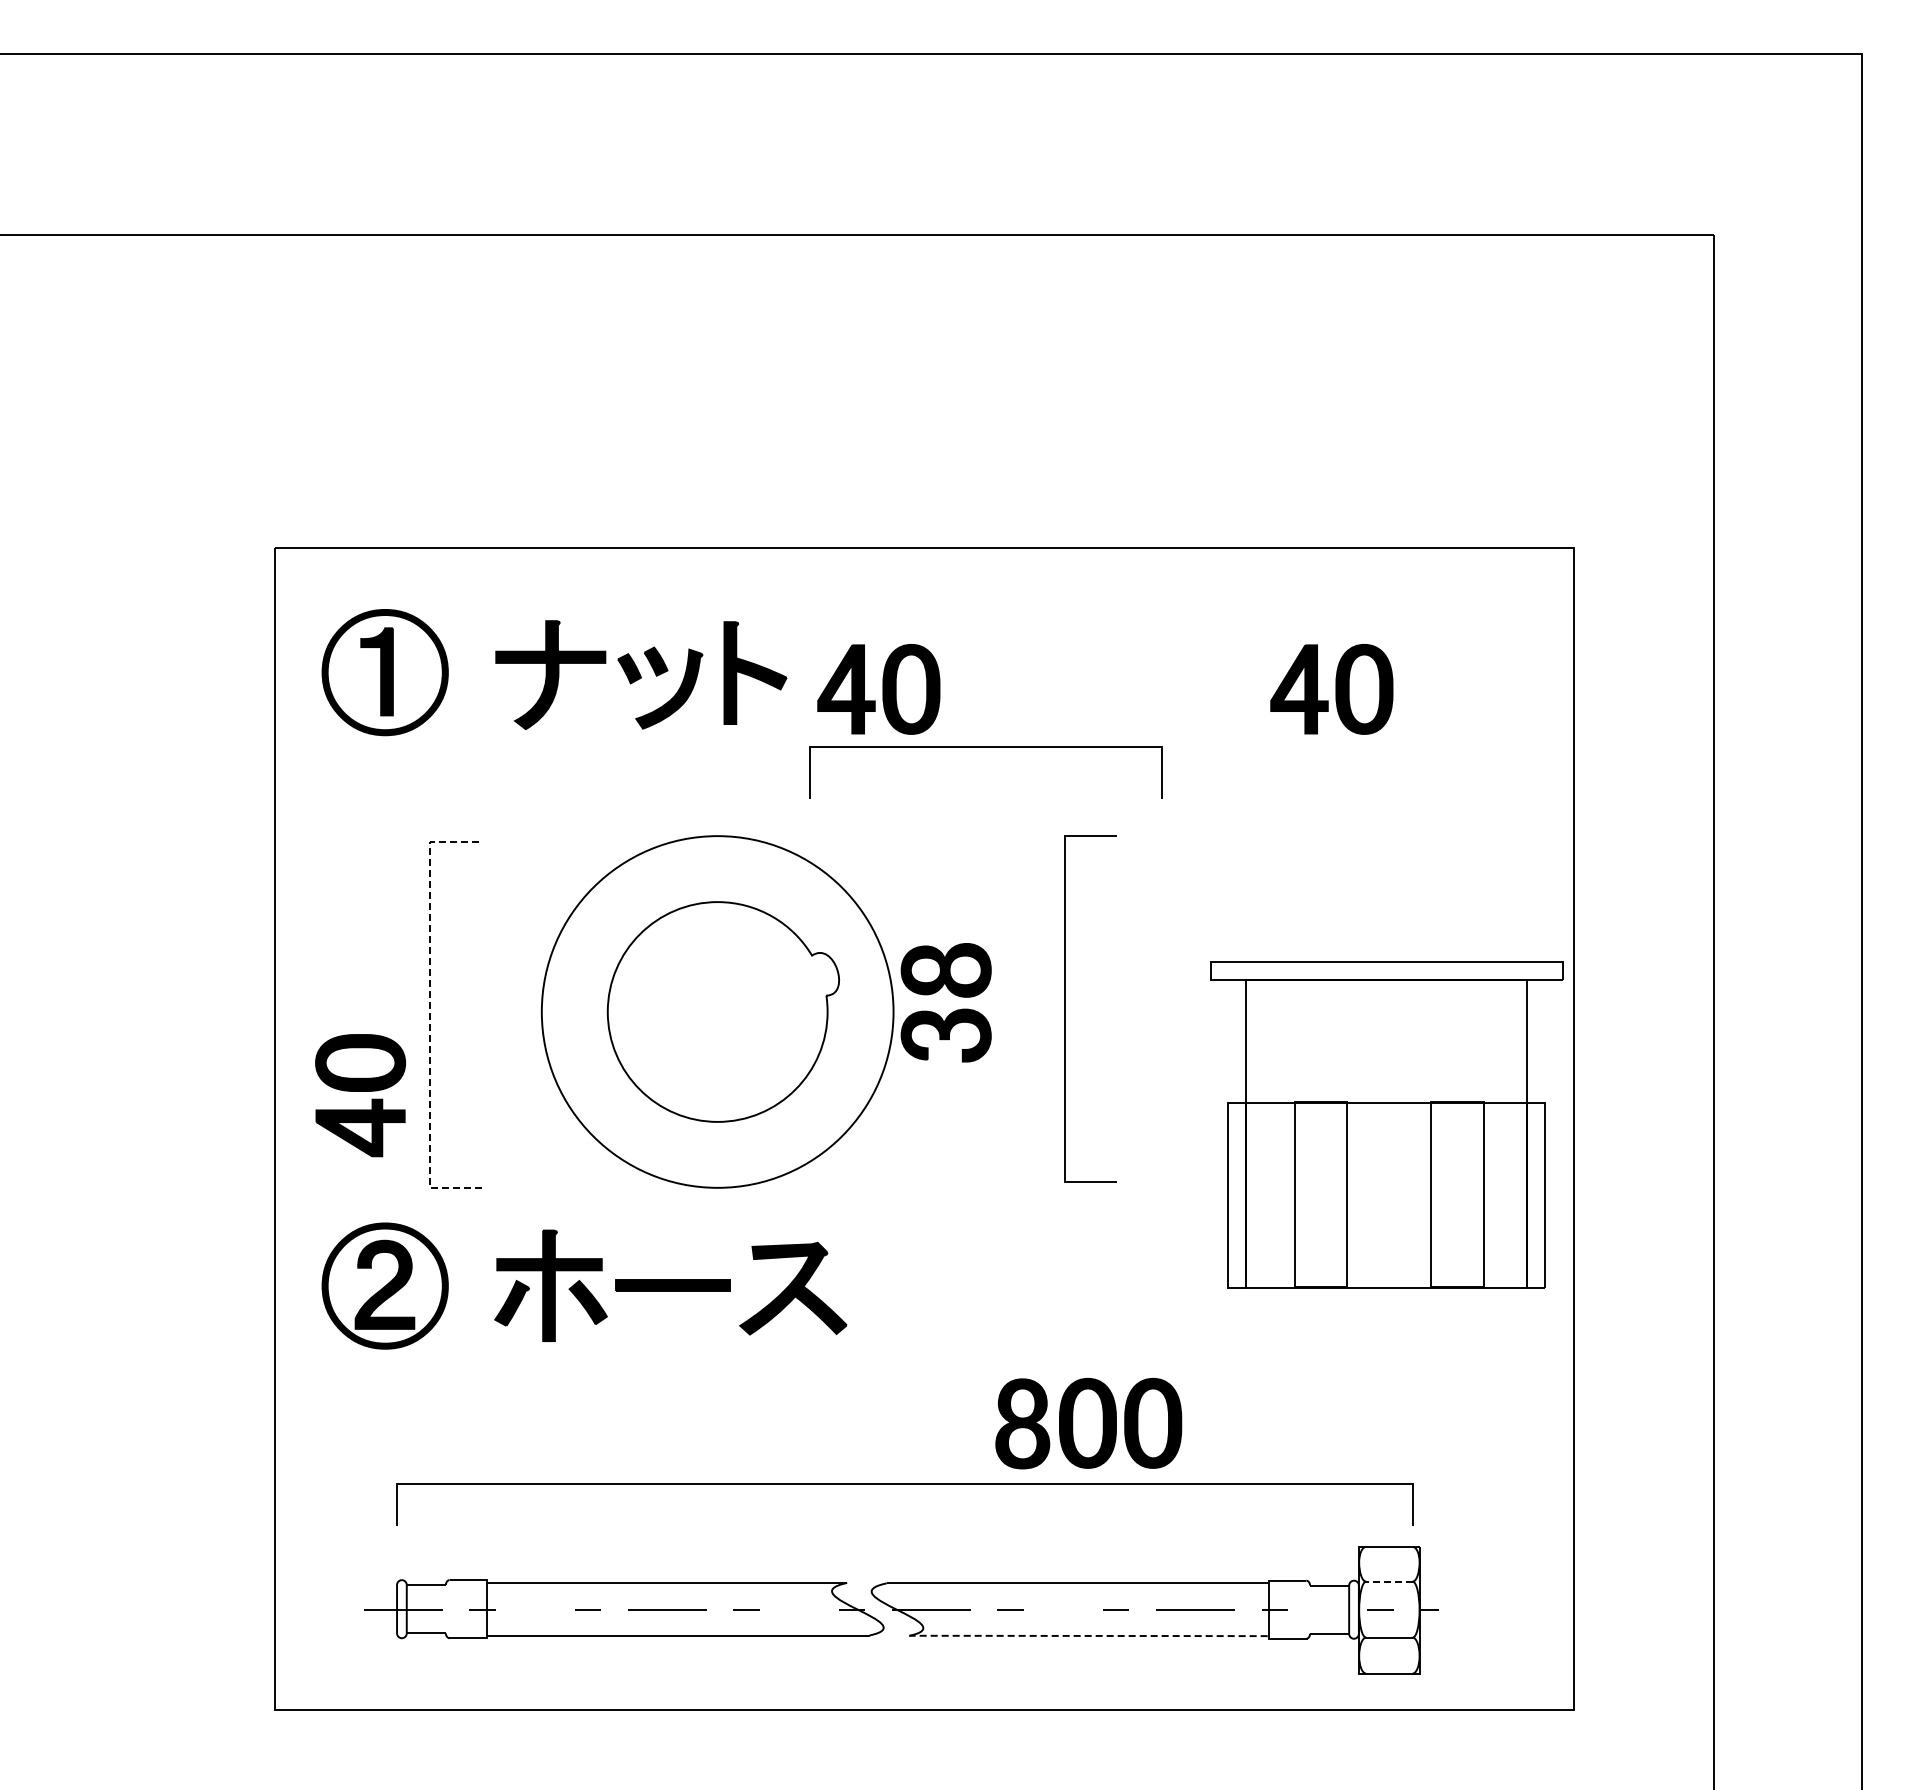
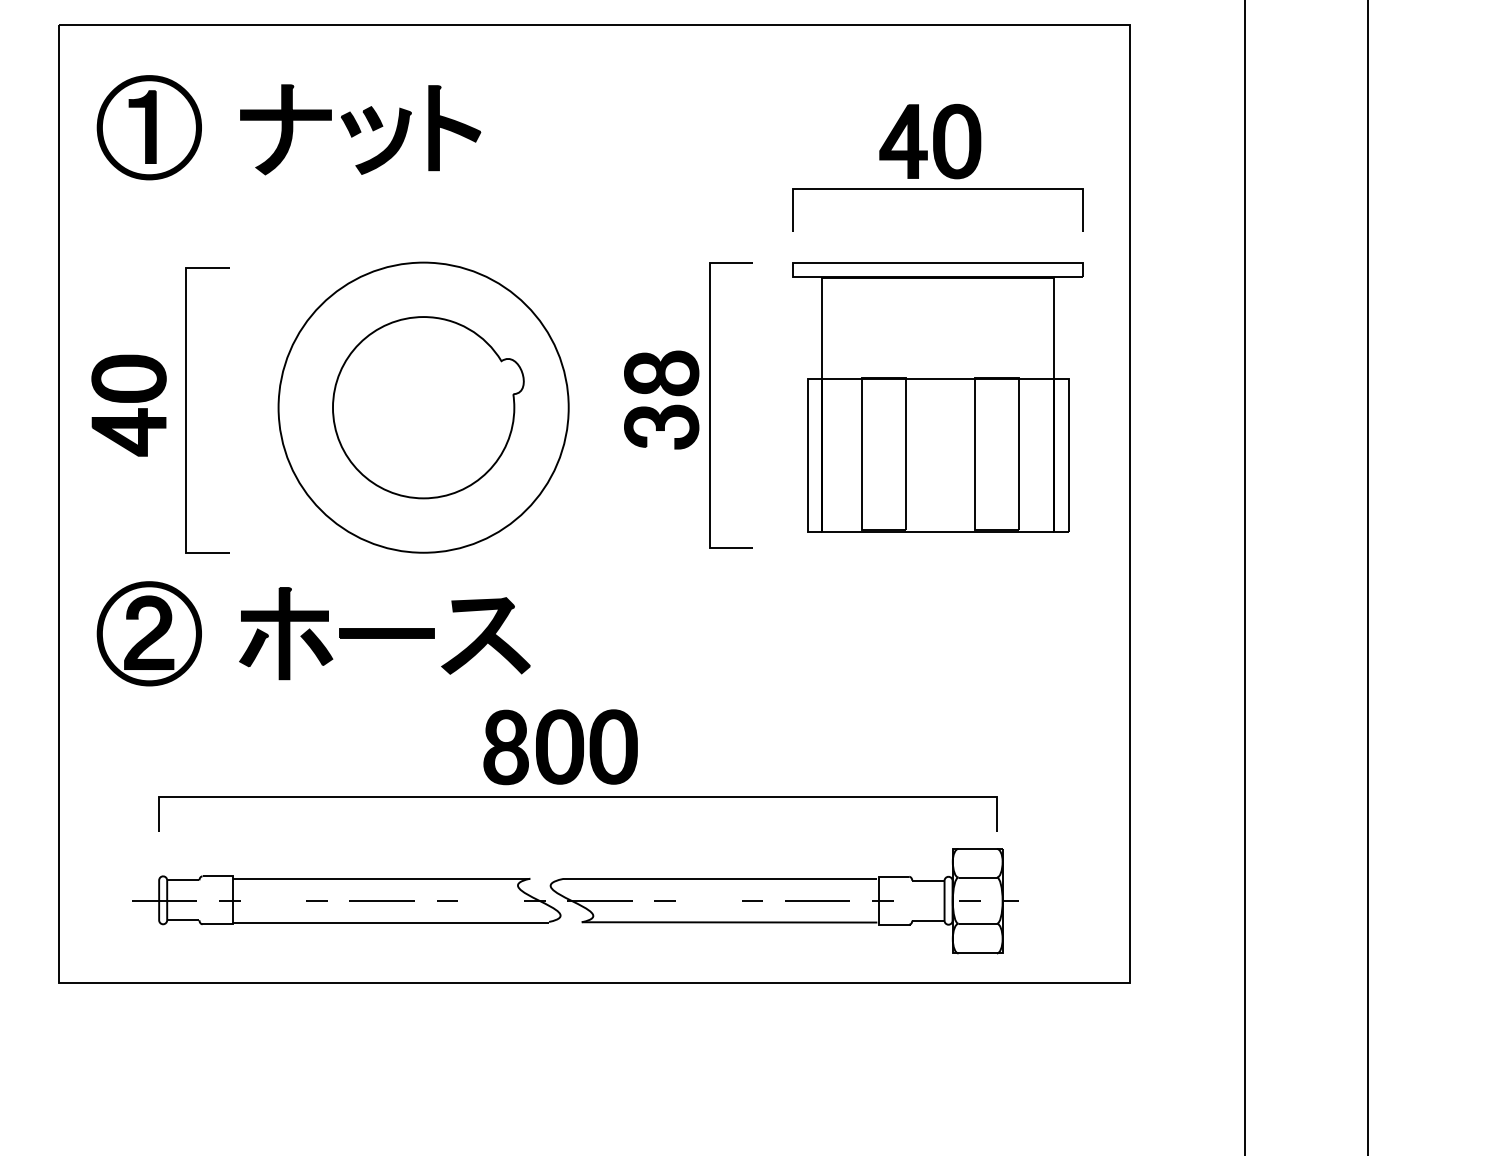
part: (878, 689) -> (556, 141), removed
line: (985, 747) -> (938, 189), moved
part: (950, 992) -> (665, 391), moved
line: (430, 1015) -> (186, 410), dashed -> solid
part: (360, 1095) -> (129, 405), moved
part: (1386, 1124) -> (938, 396), moved
part: (1088, 1423) -> (560, 747), moved
line: (1388, 1581) -> (977, 877), dashed -> solid
line: (1088, 1635) -> (729, 922), dashed -> solid

